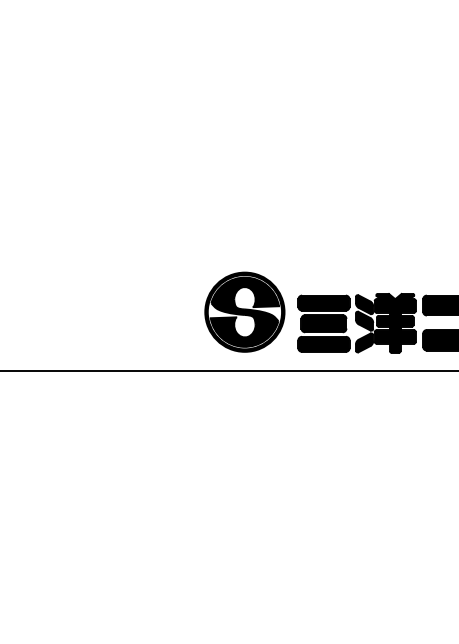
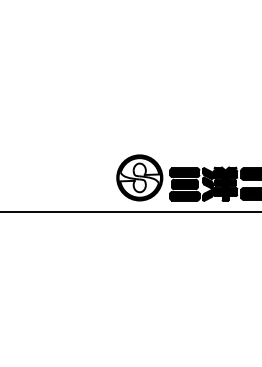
fill: (244, 311) -> (139, 177), removed

